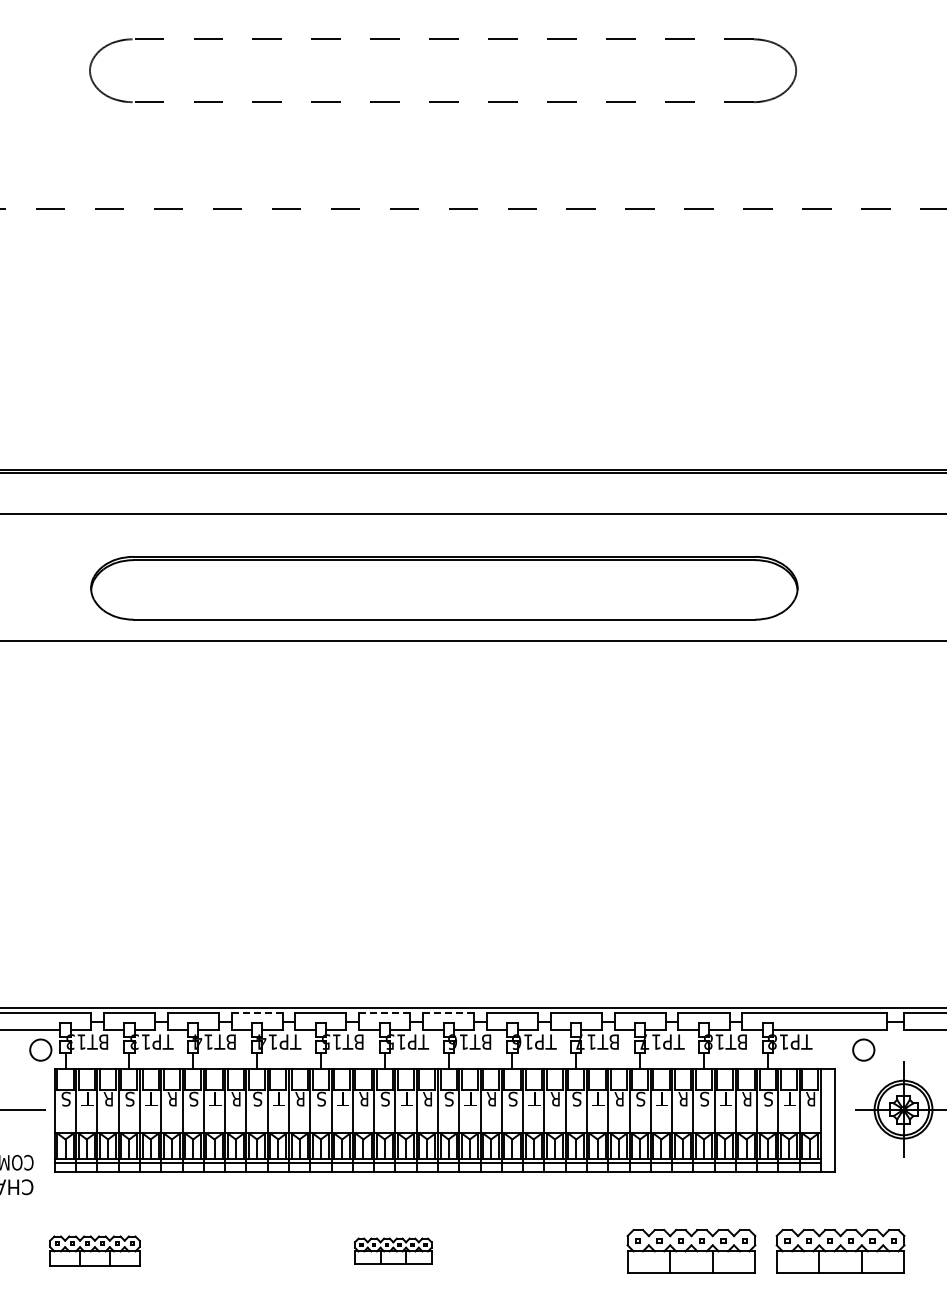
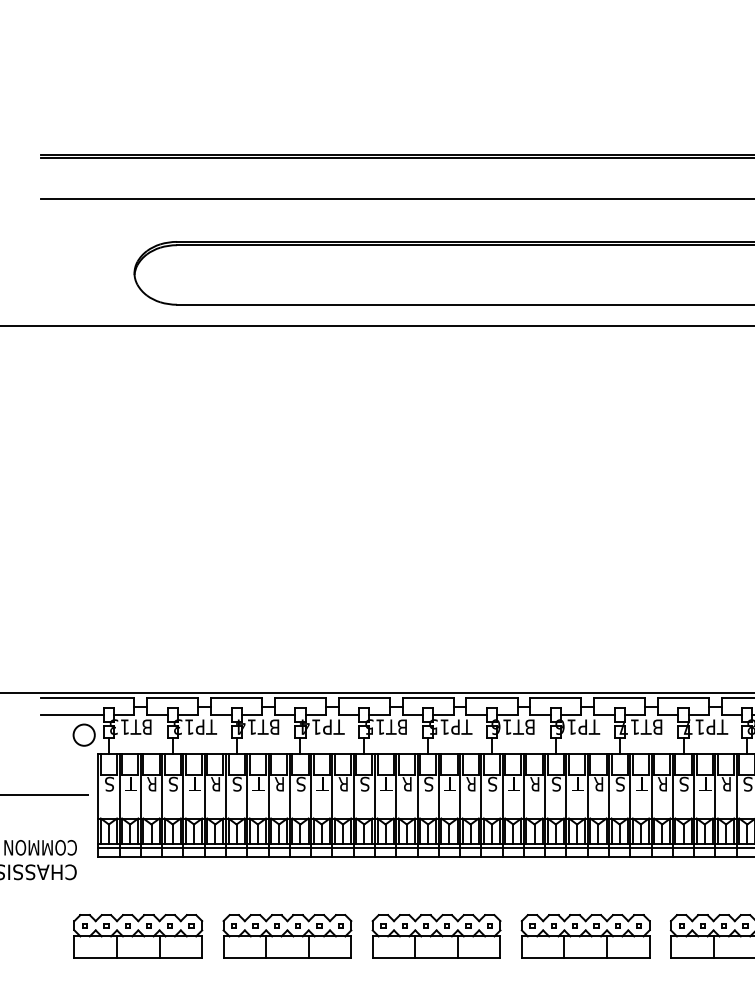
line: (257, 1013) -> (300, 698), dashed -> solid
line: (384, 1013) -> (427, 698), dashed -> solid
line: (448, 1013) -> (491, 698), dashed -> solid
part: (94, 1251) -> (137, 936), size x1.43
part: (243, 1251) -> (286, 936), added
part: (393, 1251) -> (436, 936), size x1.67
part: (542, 1251) -> (585, 936), added

